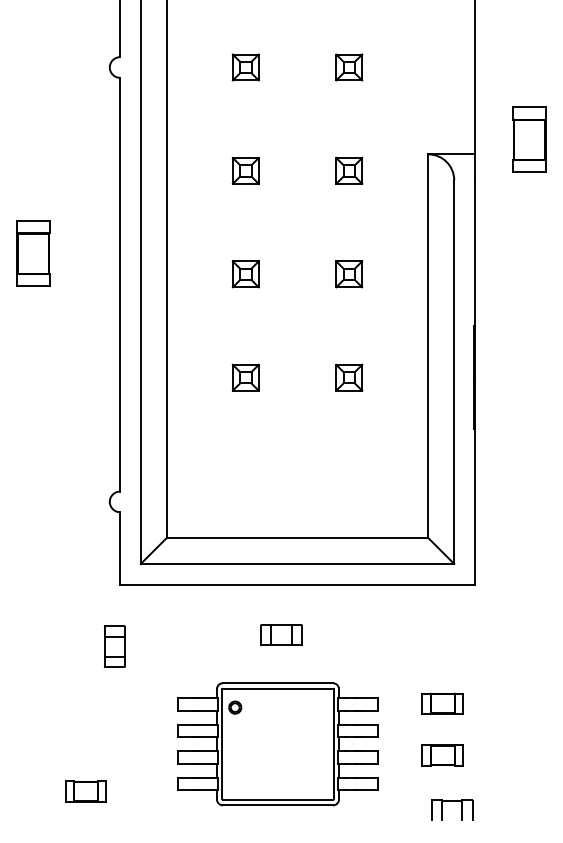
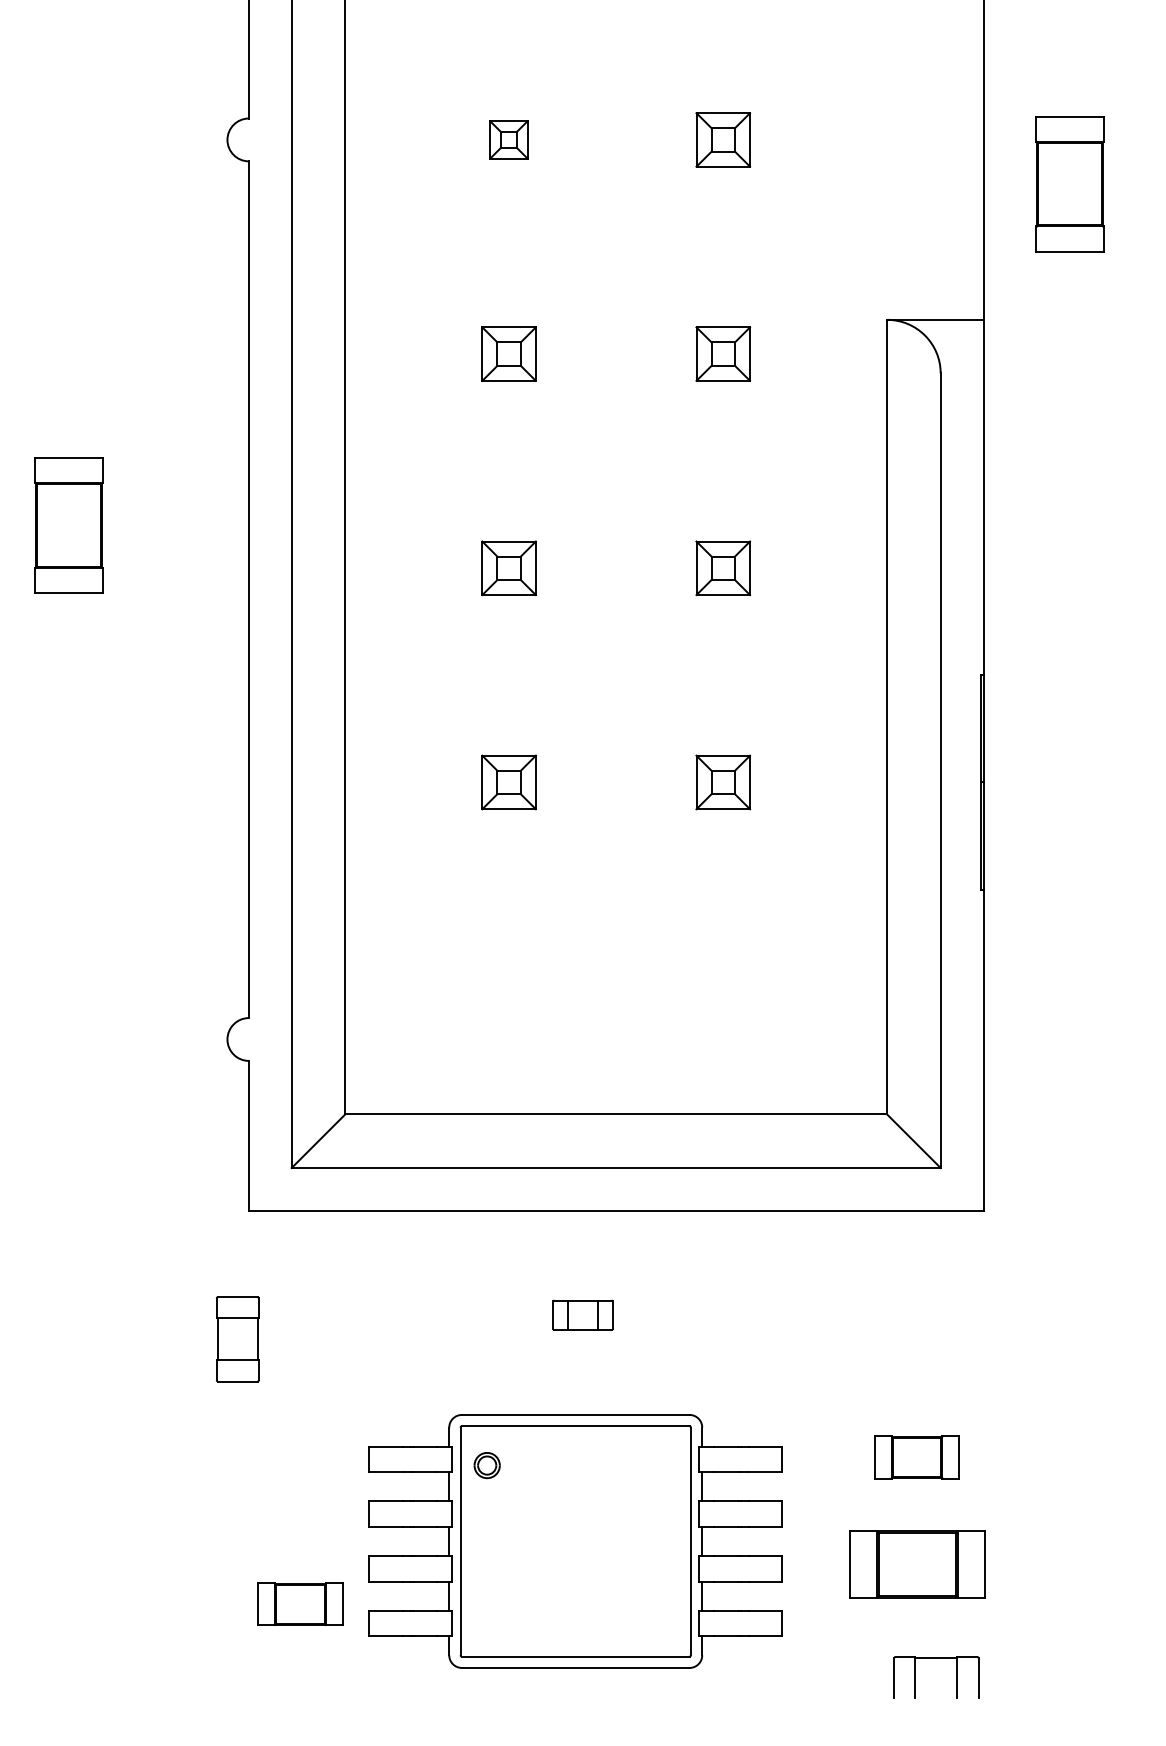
part: (245, 67) -> (508, 139), size x0.7
part: (529, 139) -> (1069, 183), moved
part: (281, 634) -> (583, 1314), size x0.7
part: (442, 755) -> (916, 1564), size x1.6
part: (85, 791) -> (299, 1603), moved

